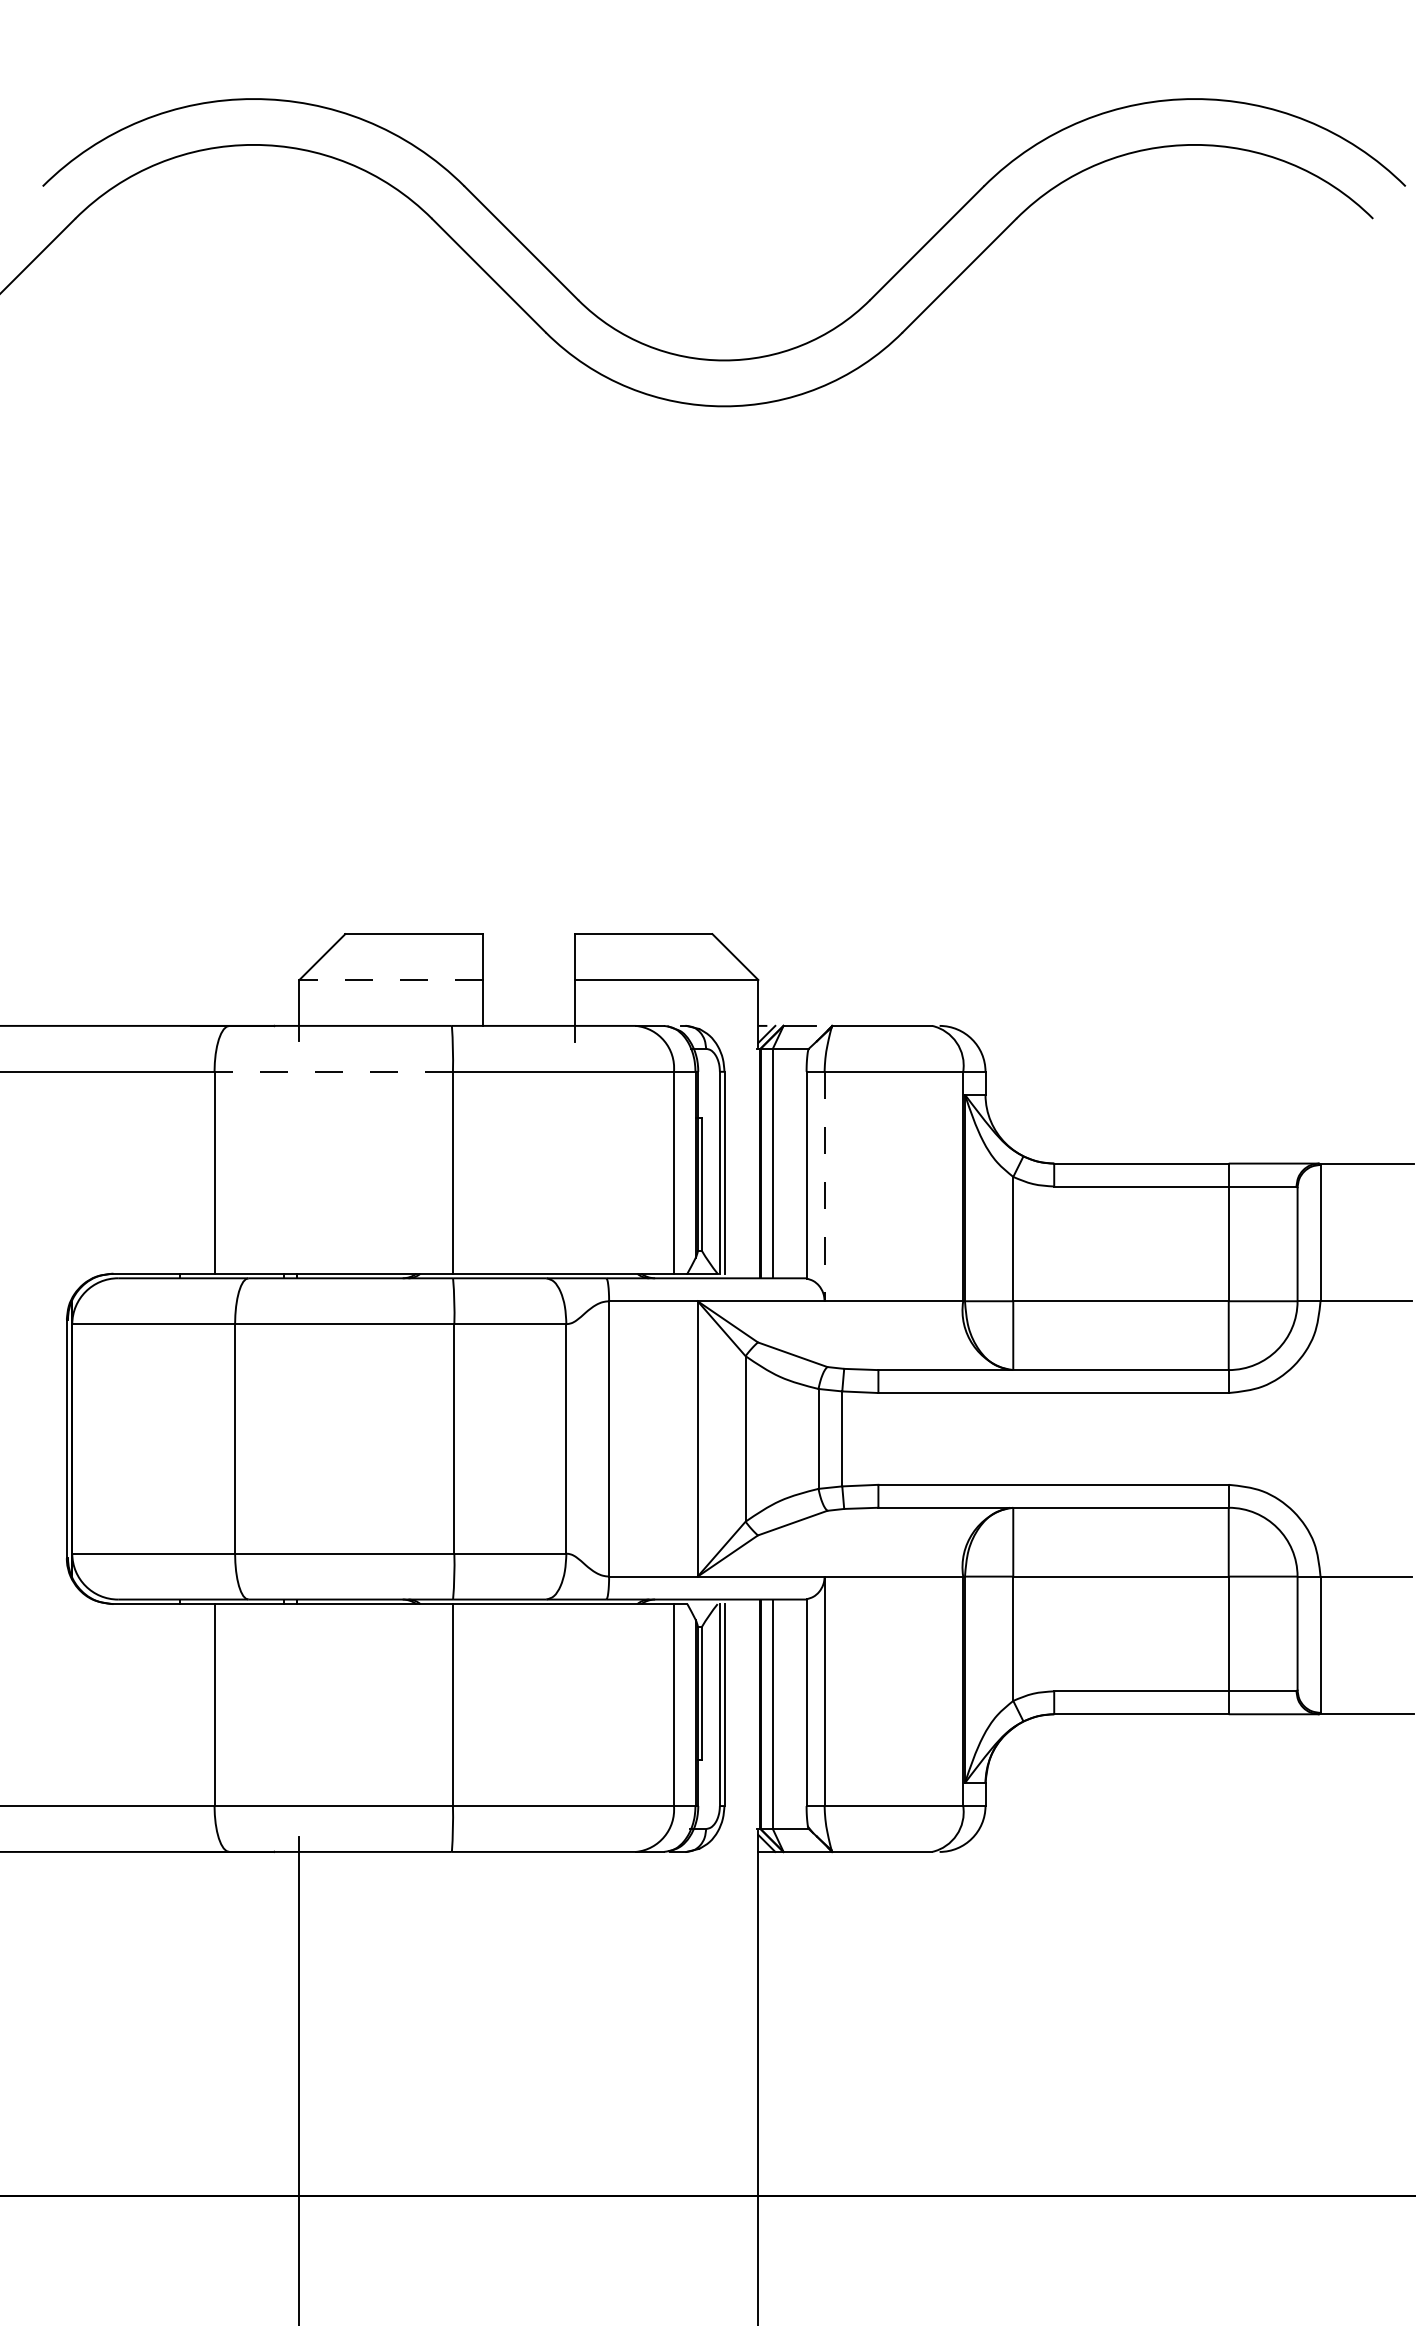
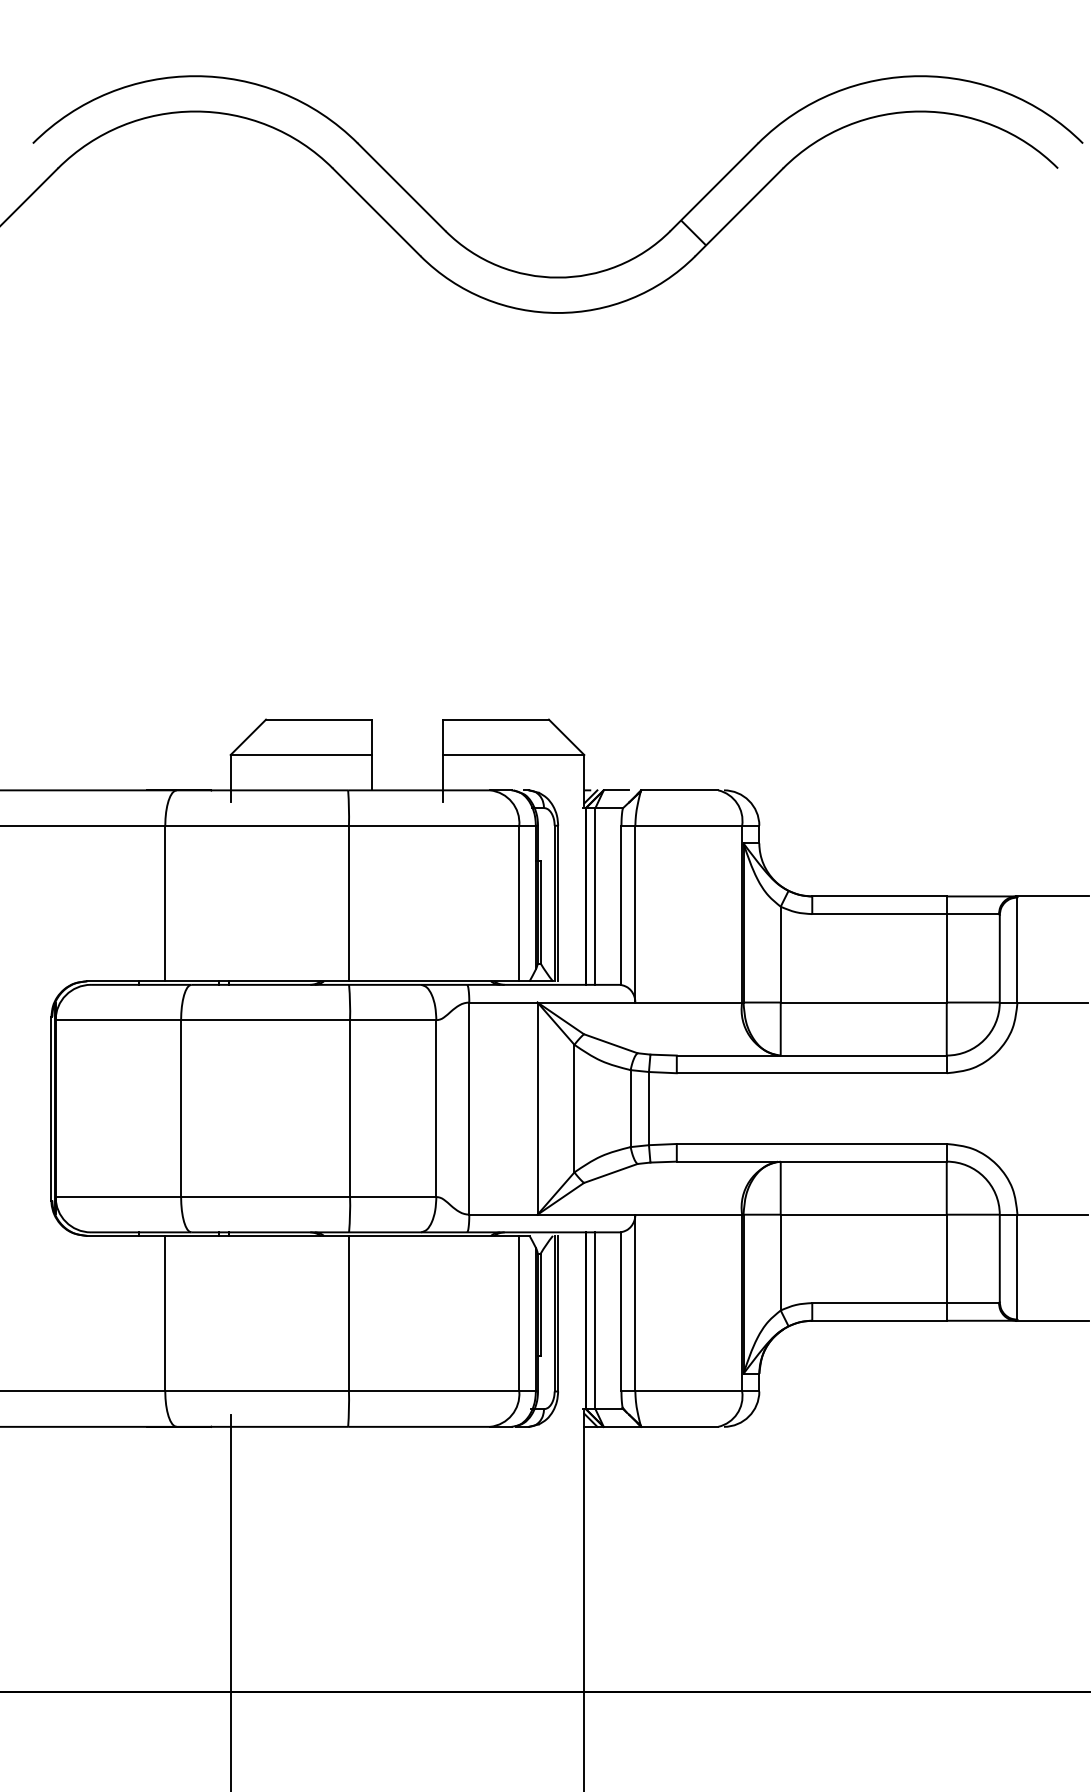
hatch: (900, 301) -> (693, 232), added
line: (391, 980) -> (301, 755), dashed -> solid
line: (334, 1071) -> (257, 825), dashed -> solid
line: (824, 1187) -> (635, 914), dashed -> solid

